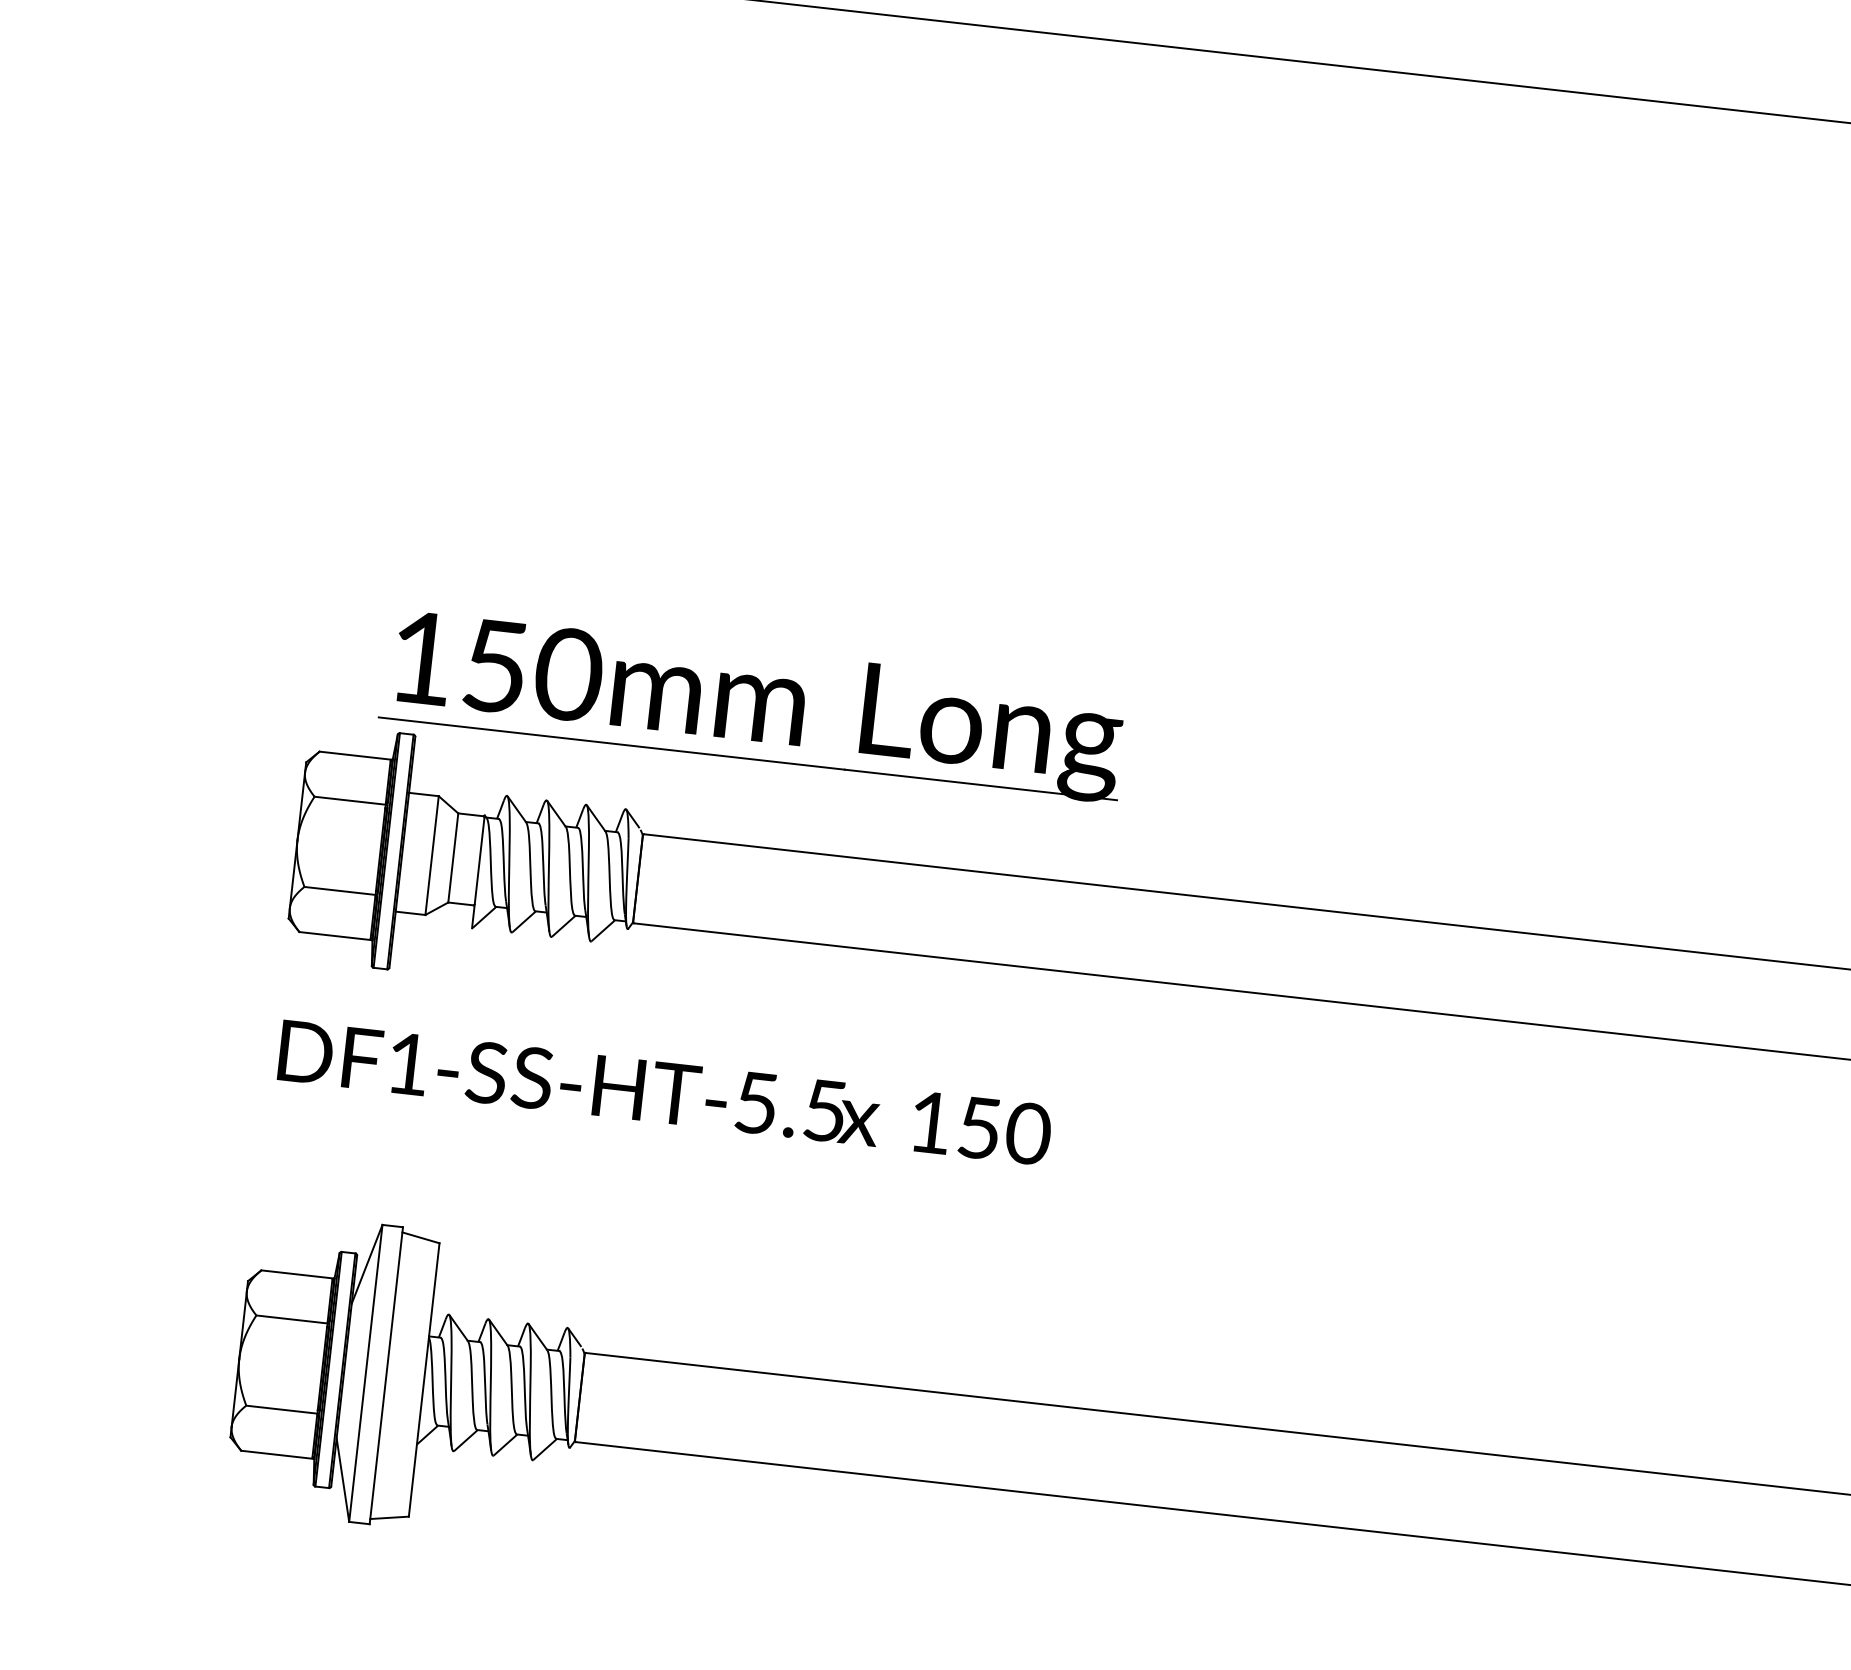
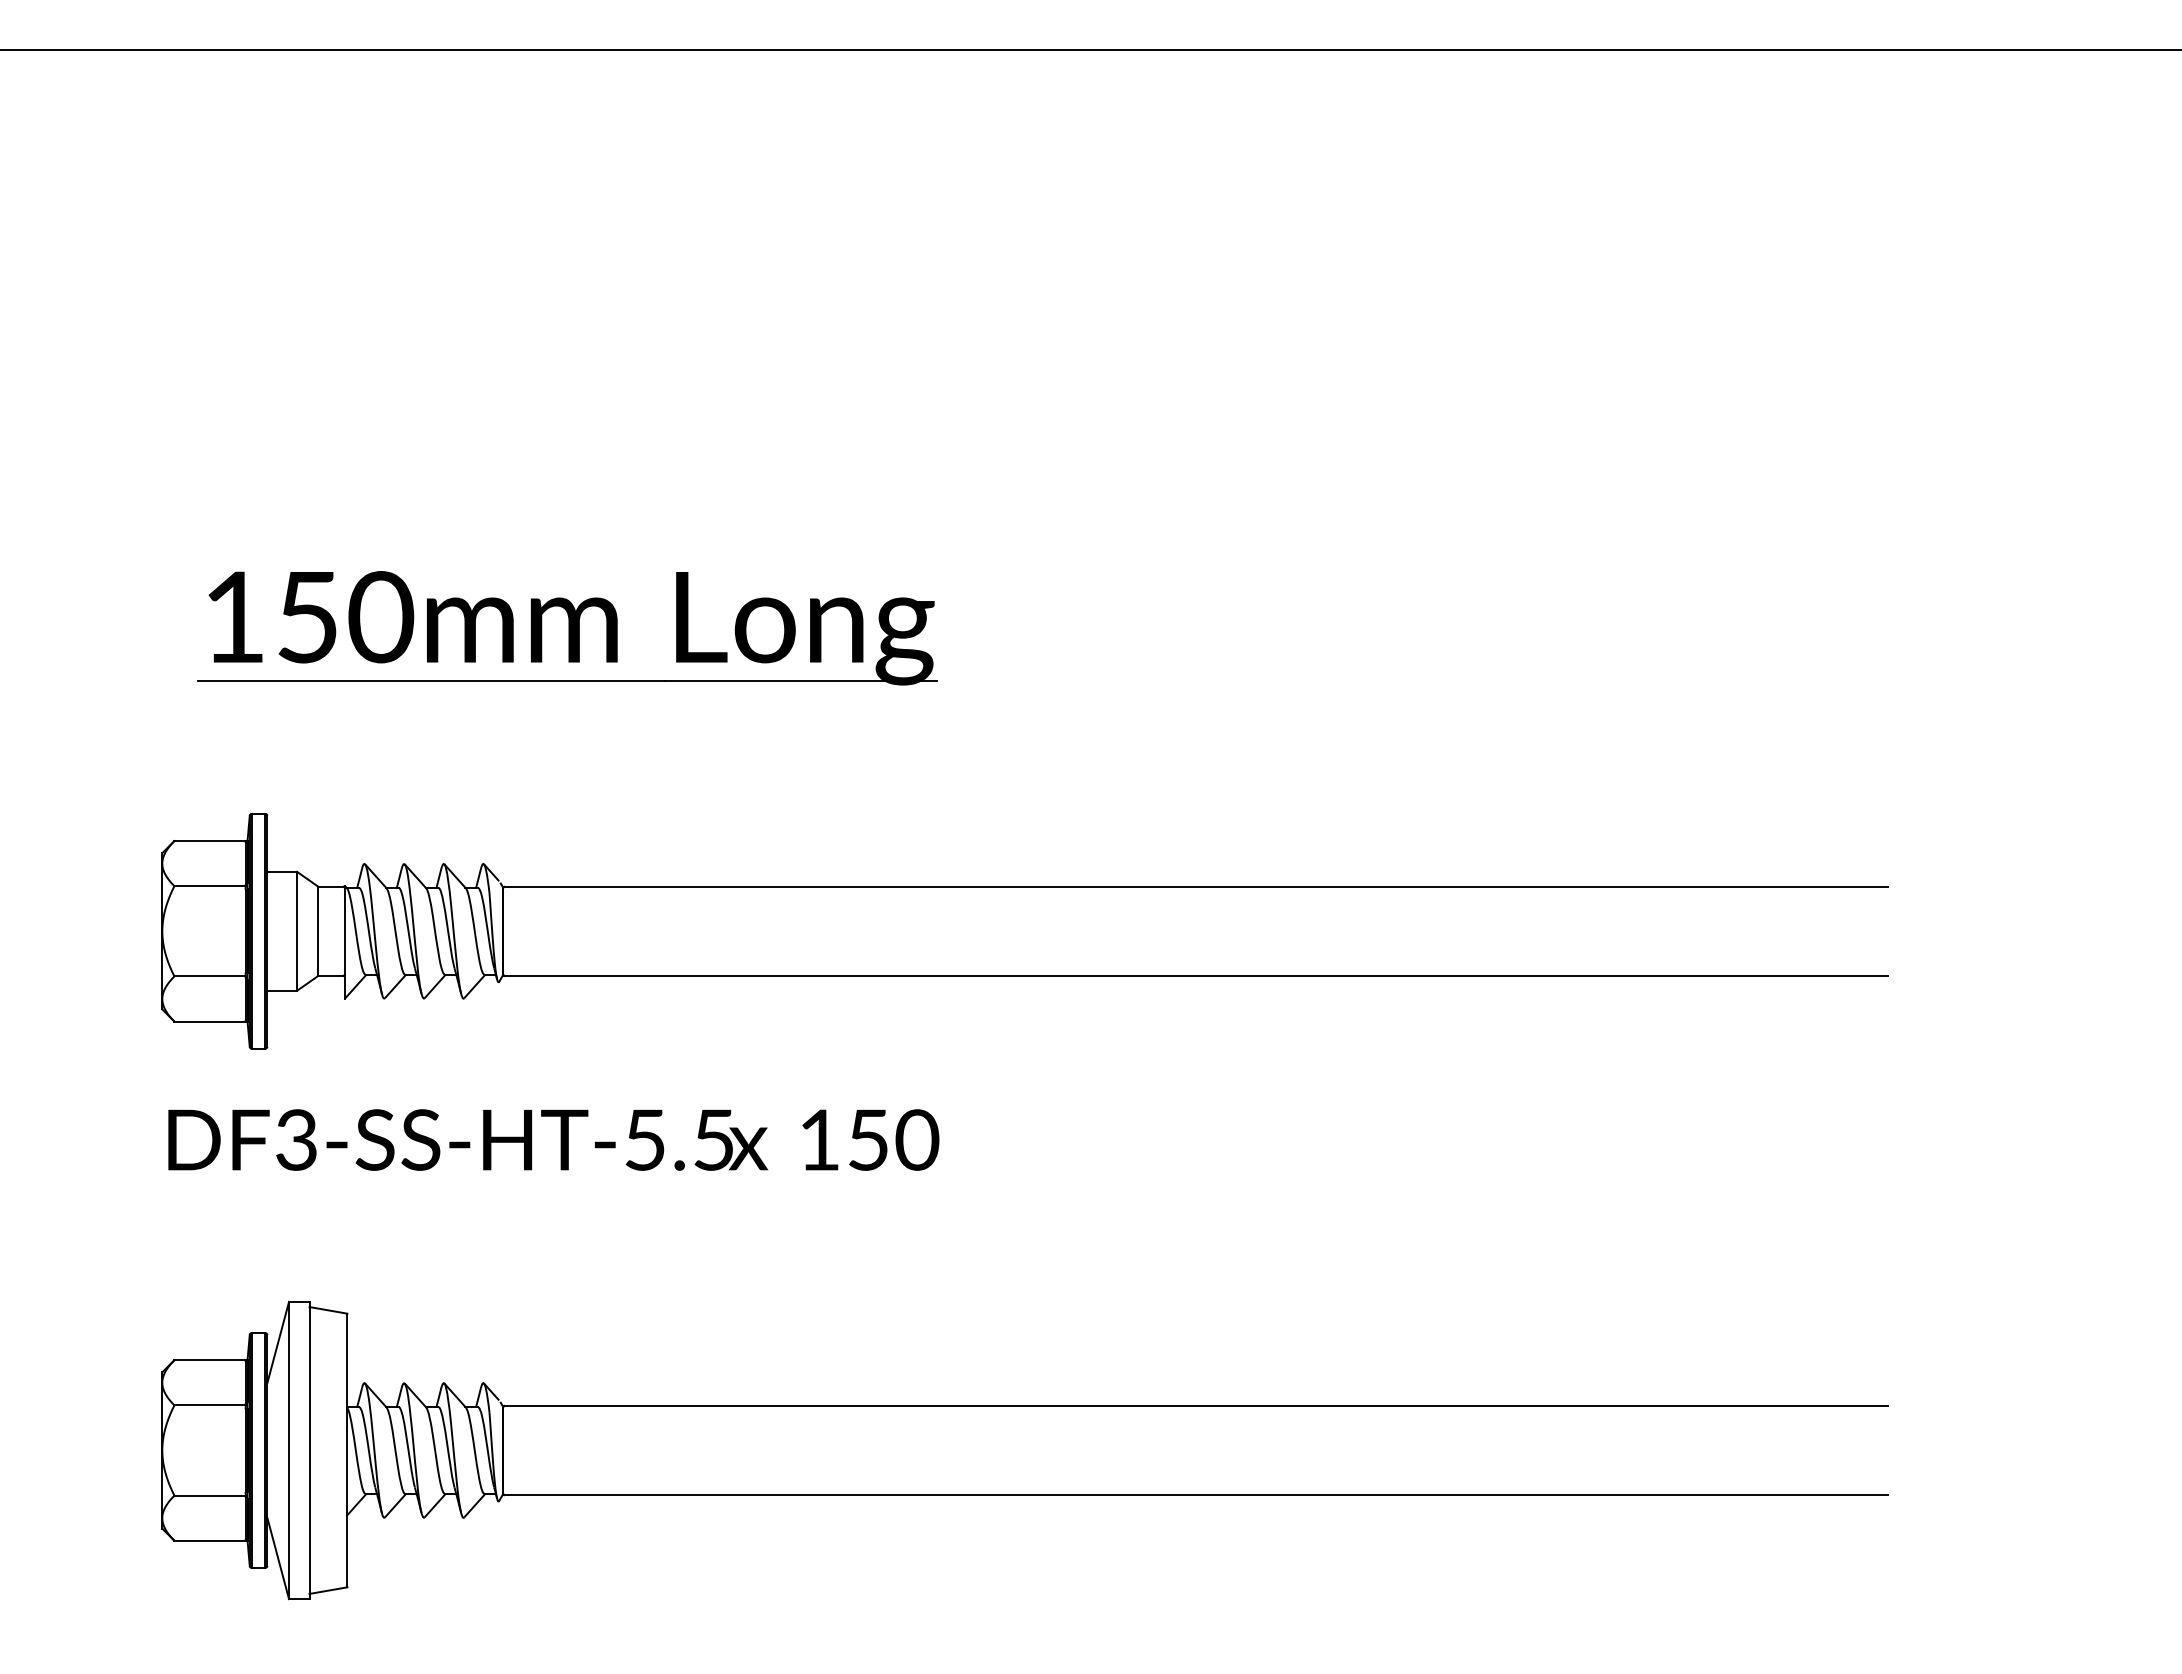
part: (753, 706) -> (567, 628), moved
text: (408, 1063) -> (296, 1139), DF1-SS-HT-5.5 -> DF3-SS-HT-5.5

